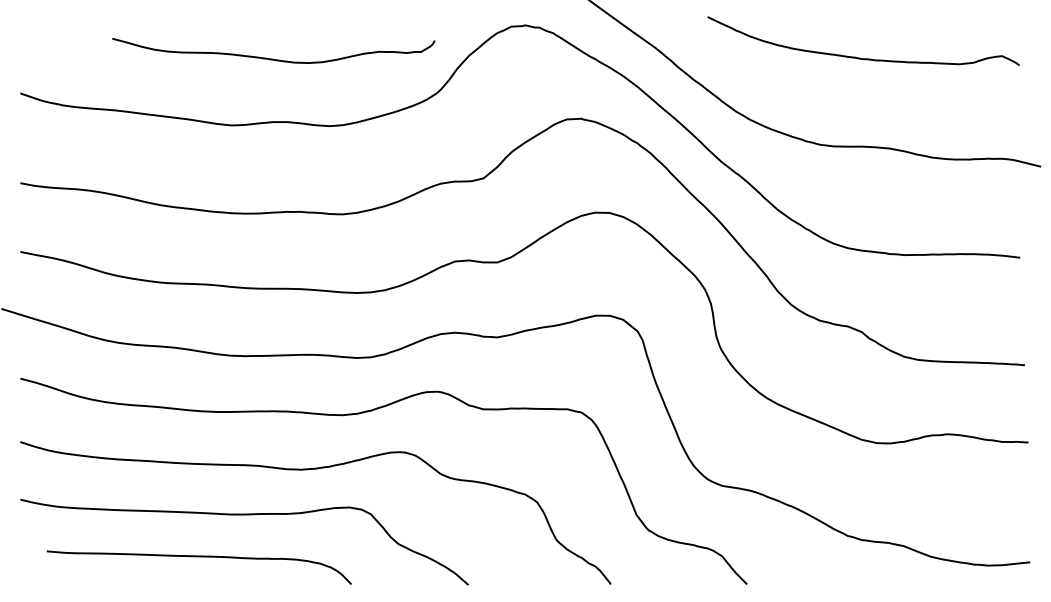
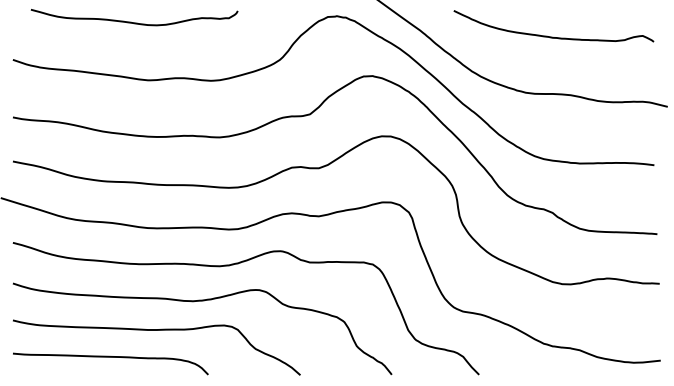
curve: (269, 57) -> (131, 21), moved
curve: (198, 557) -> (110, 357), moved

